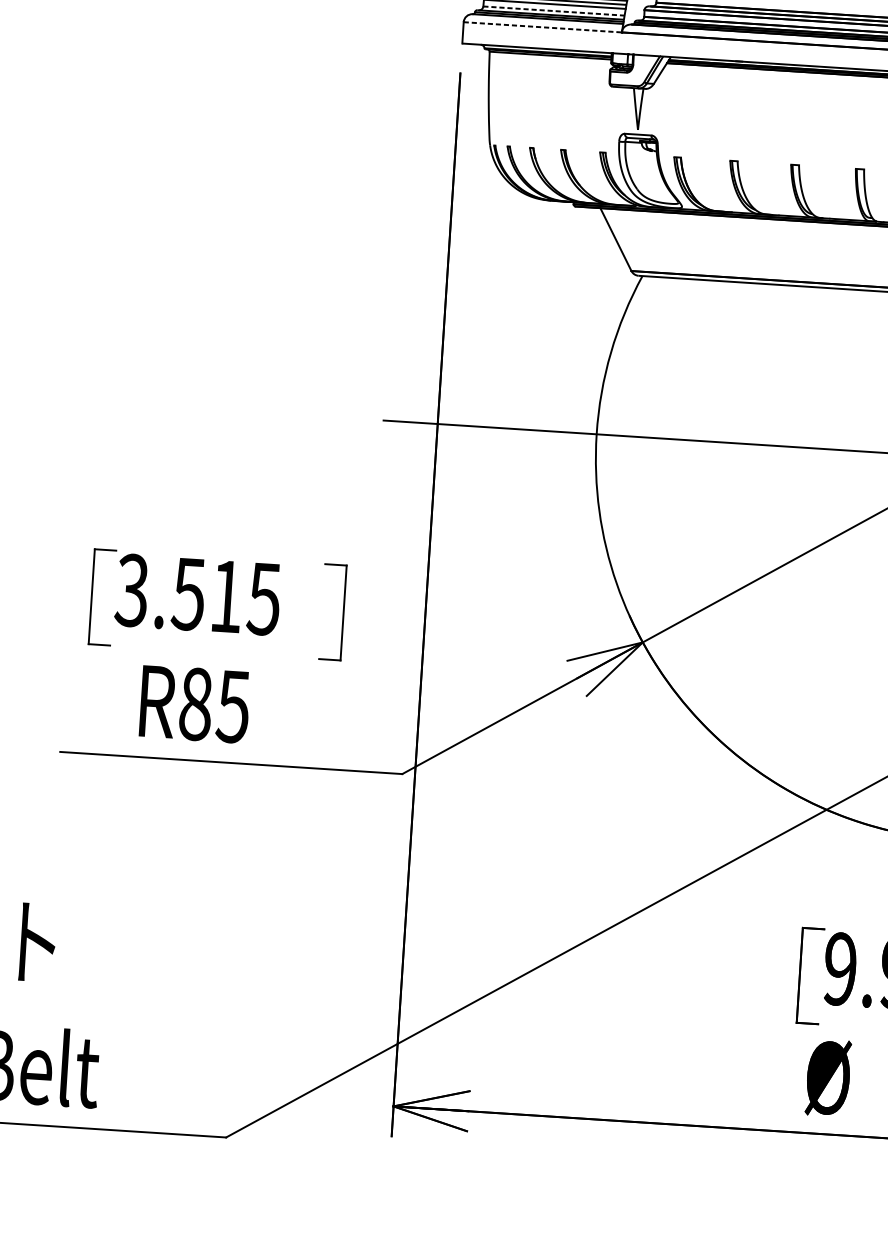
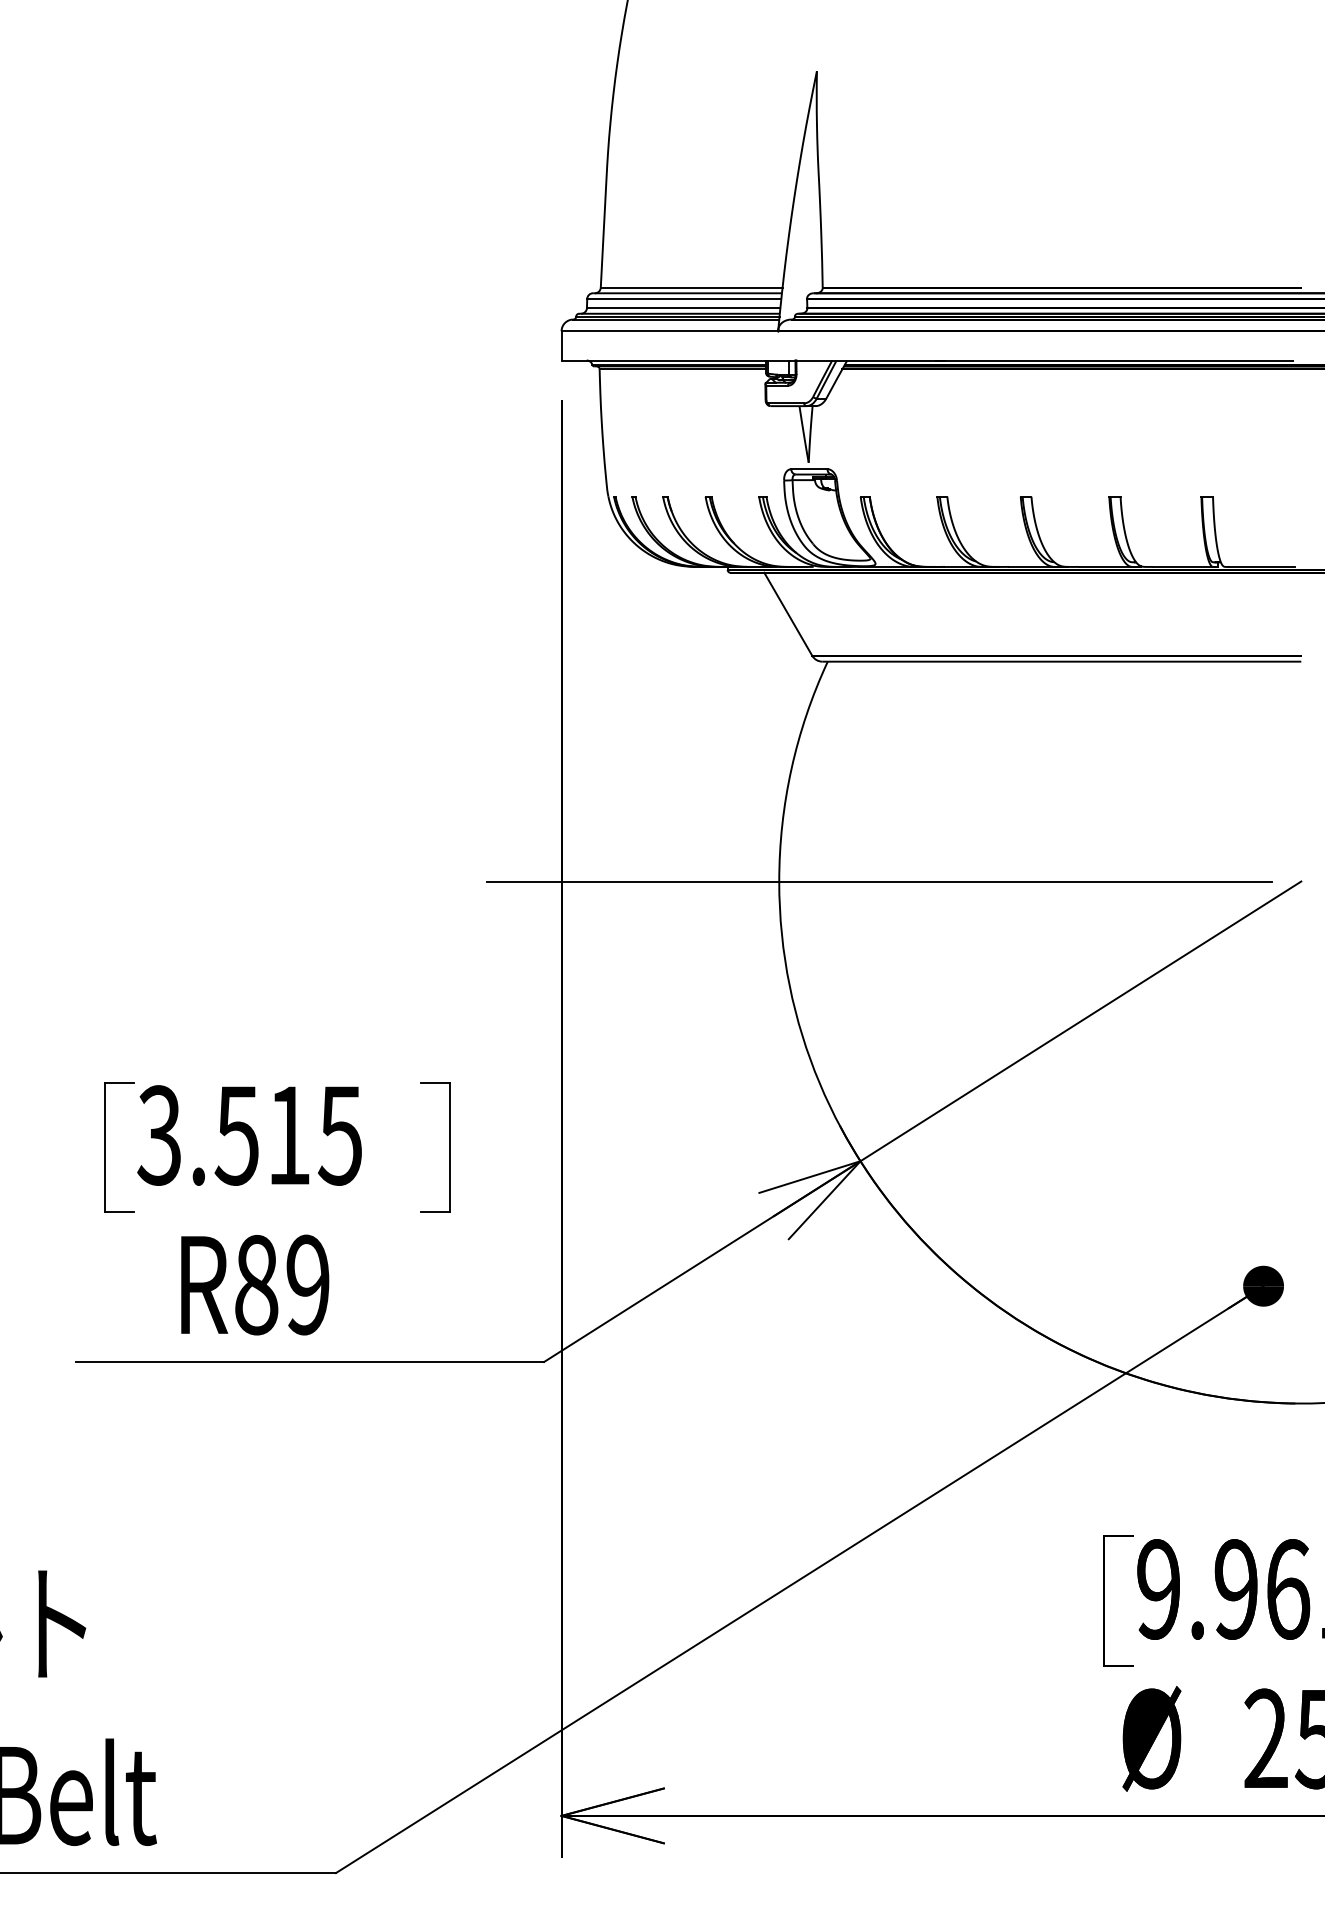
line: (553, 11) -> (683, 308), dashed -> solid
line: (543, 27) -> (670, 331), dashed -> solid
text: (233, 706) -> (307, 1284), R85 -> R89

